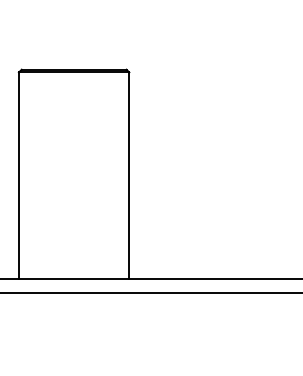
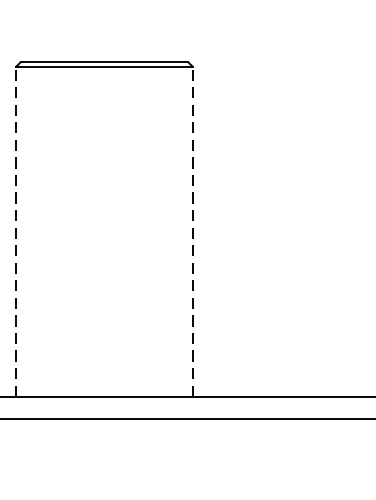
line: (18, 175) -> (15, 230), solid -> dashed
line: (129, 175) -> (192, 230), solid -> dashed

